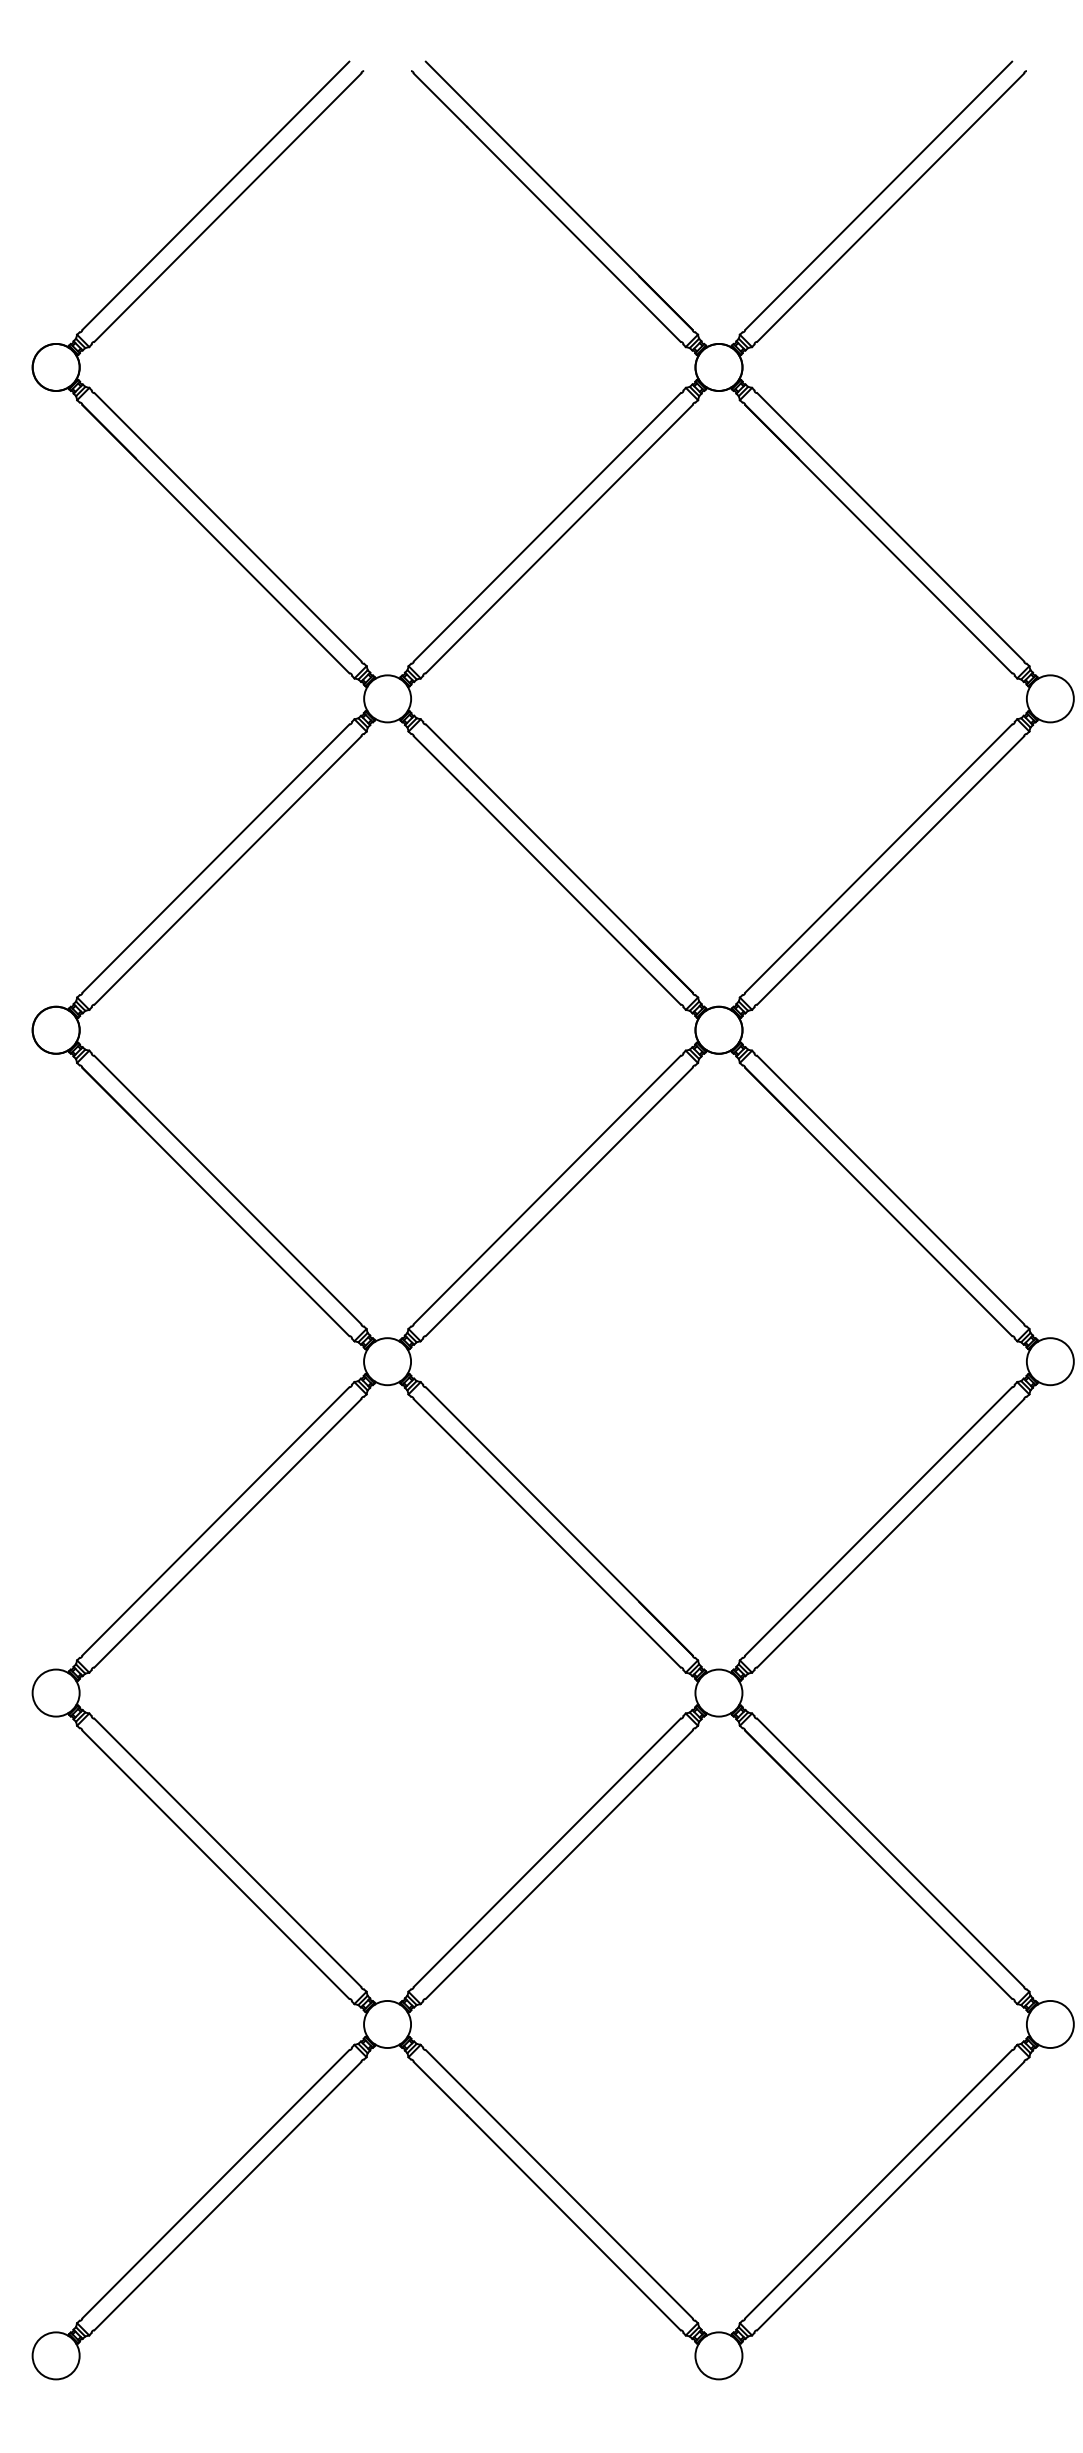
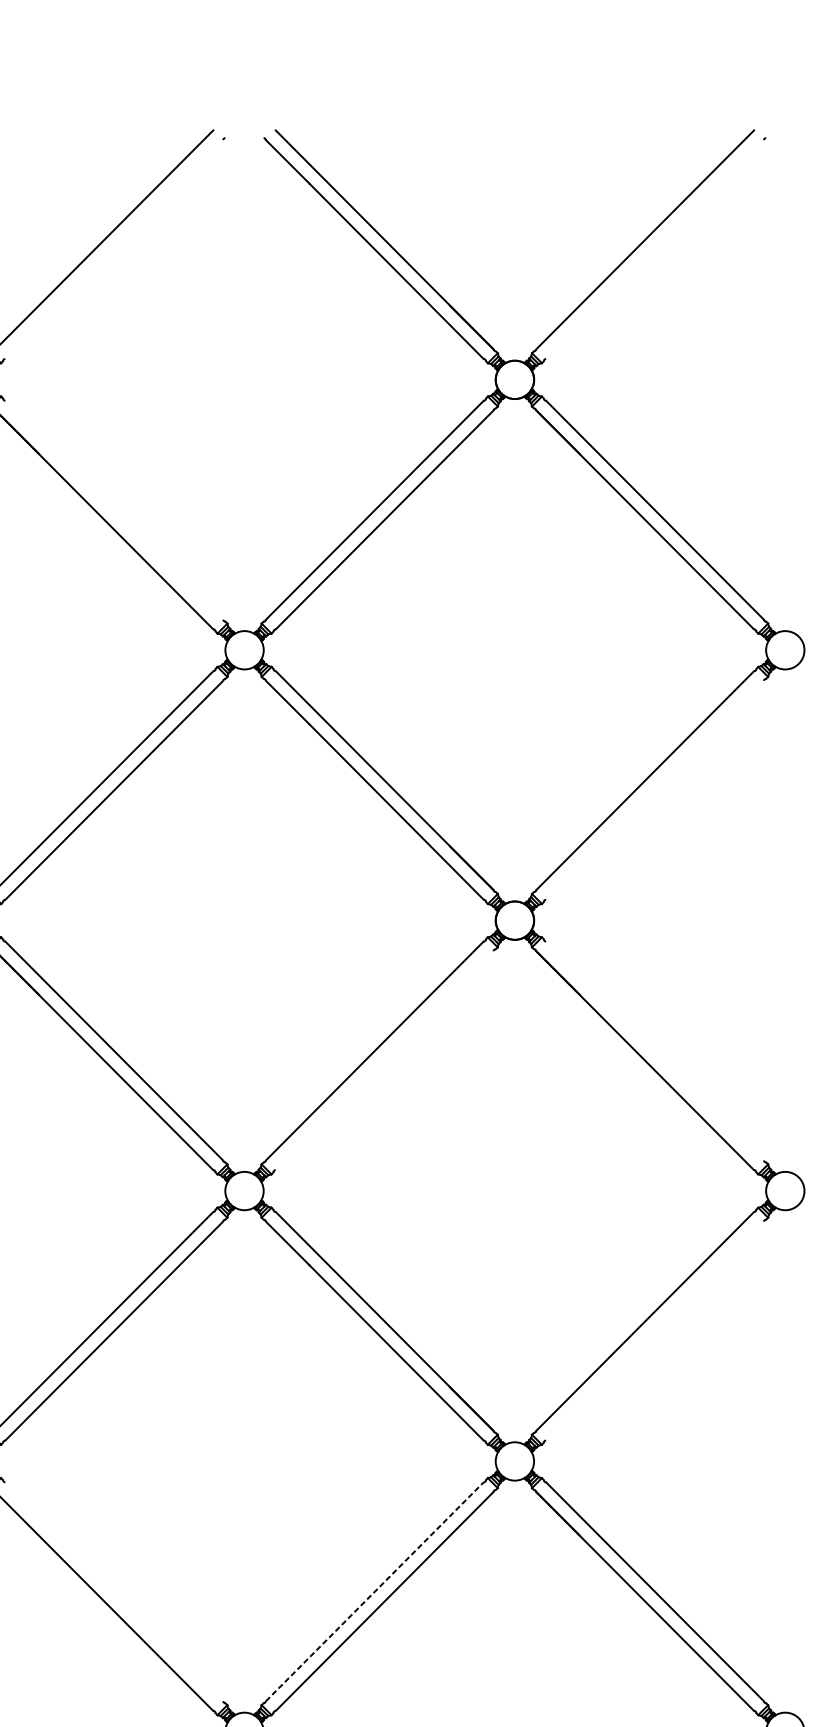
line: (227, 207) -> (113, 249), removed
line: (890, 207) -> (654, 249), removed
line: (227, 527) -> (113, 510), removed
line: (890, 870) -> (654, 790), removed
line: (890, 1189) -> (654, 1050), removed
line: (558, 1201) -> (383, 1060), removed
line: (890, 1533) -> (654, 1331), removed
line: (227, 1852) -> (113, 1591), removed
line: (547, 1852) -> (375, 1591), solid -> dashed

